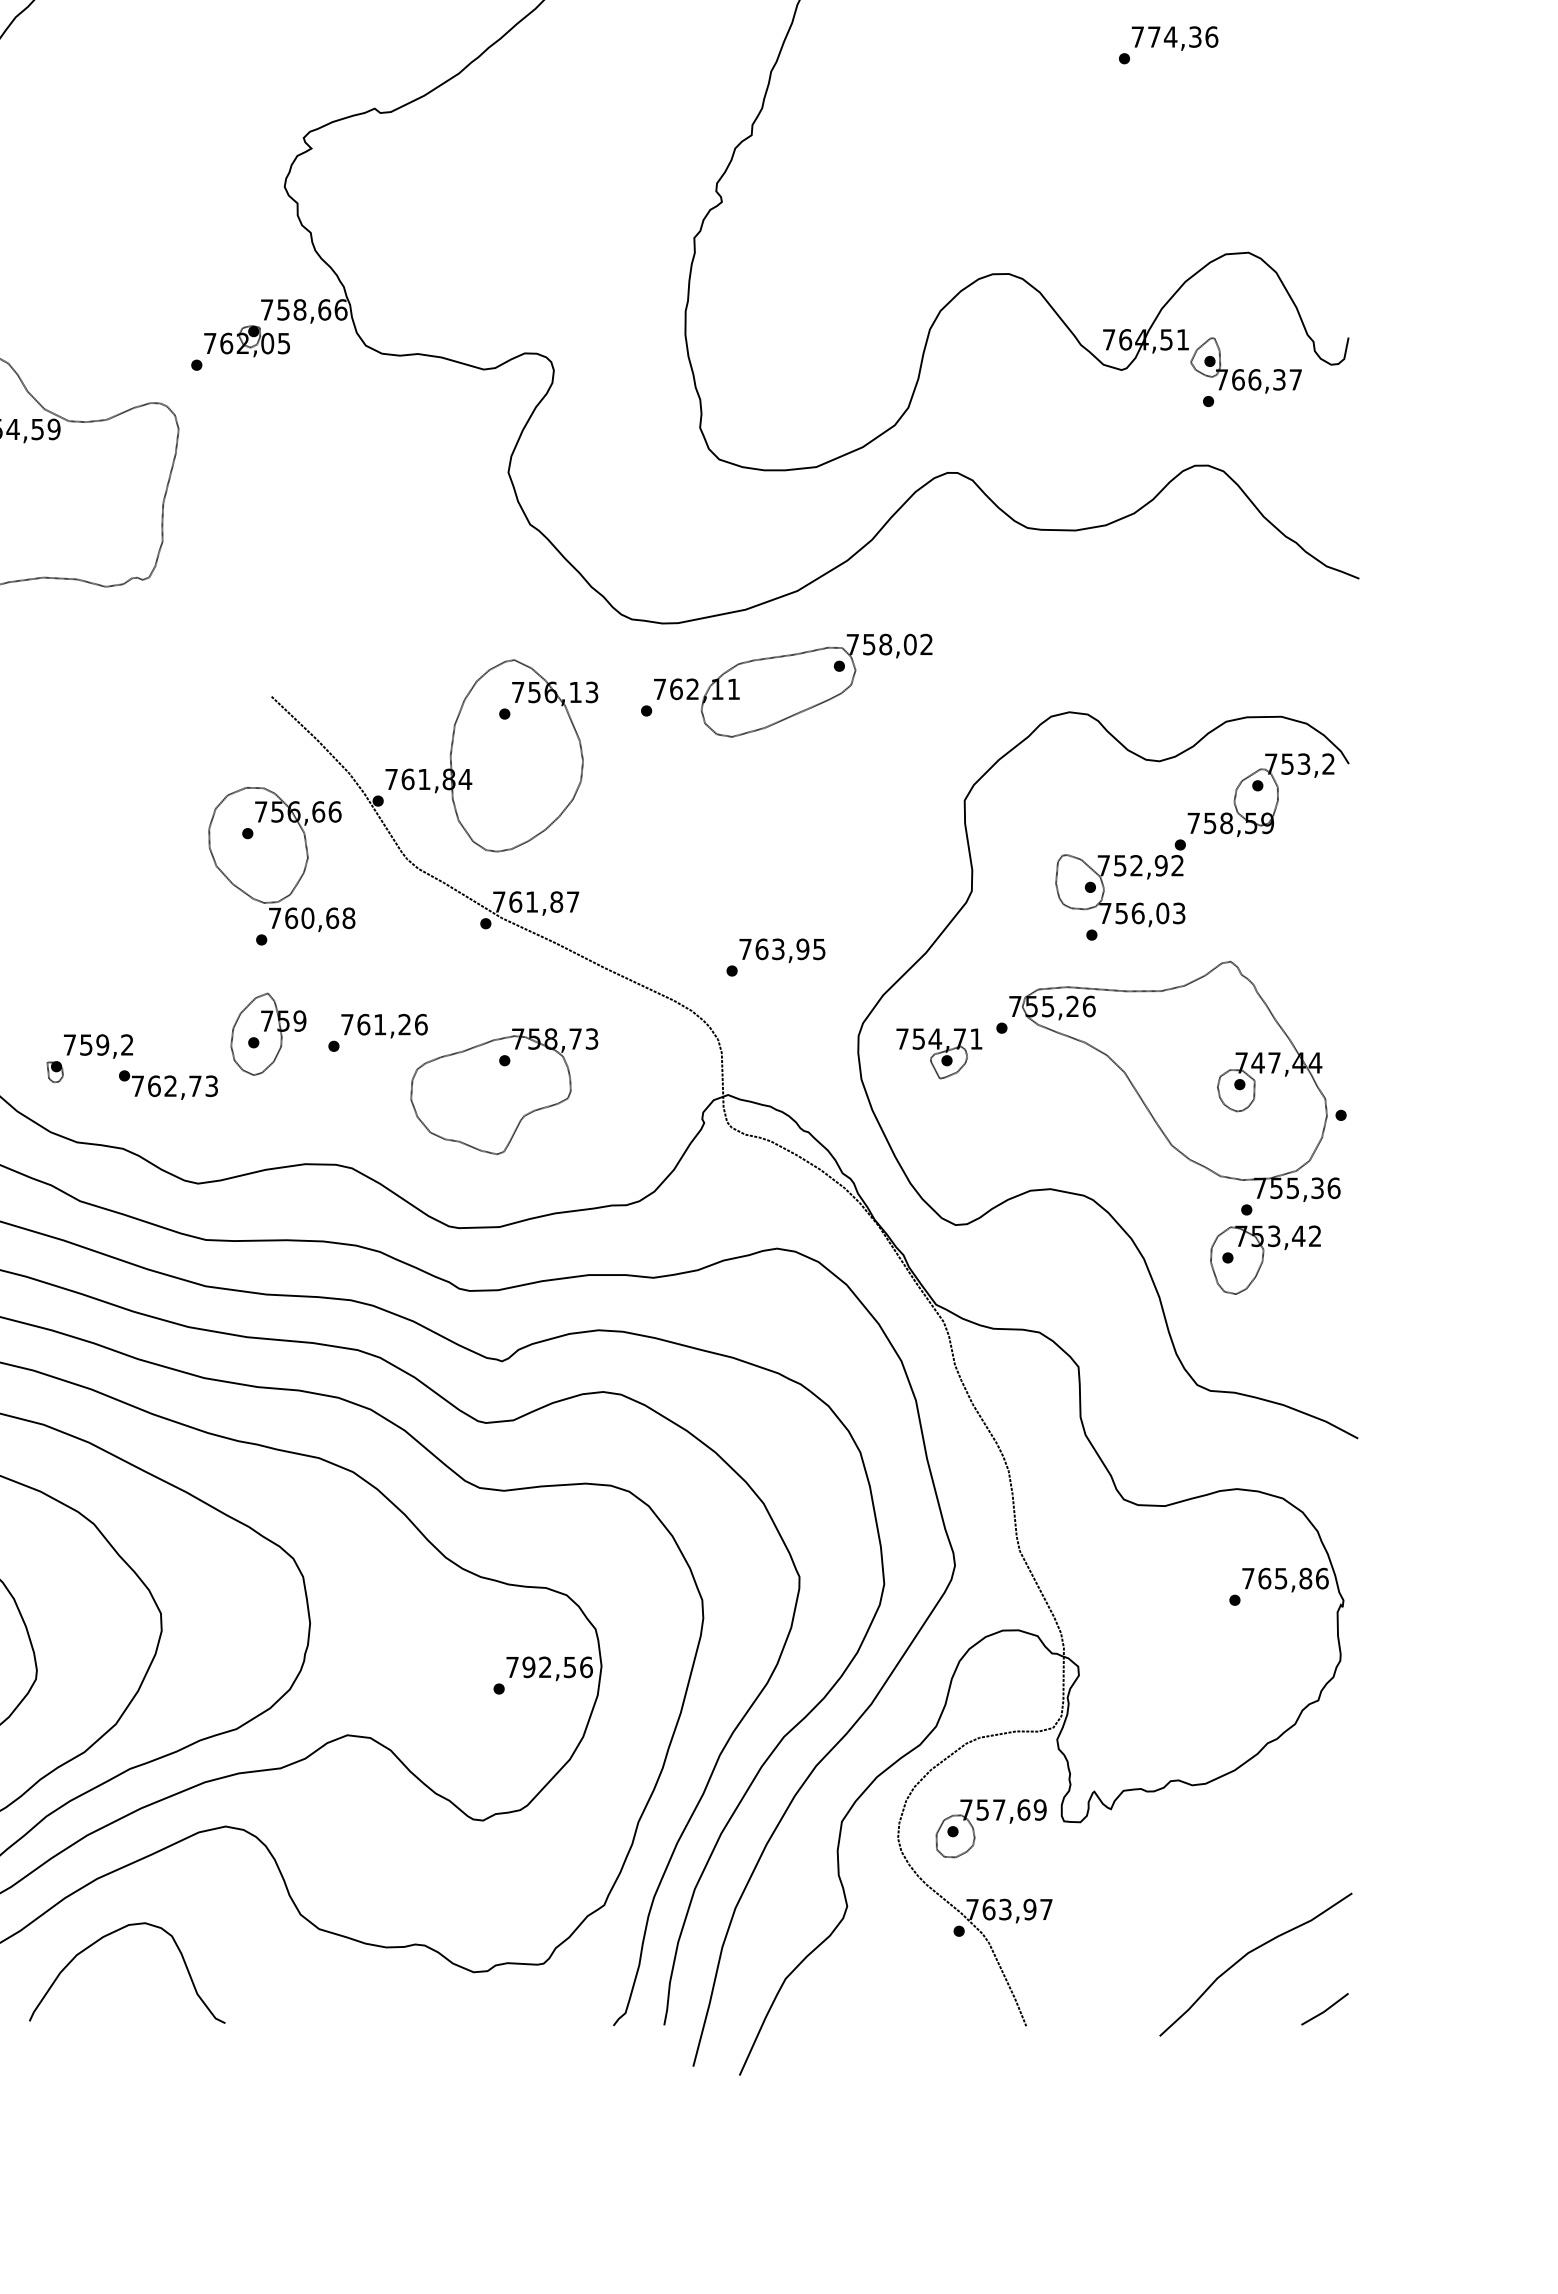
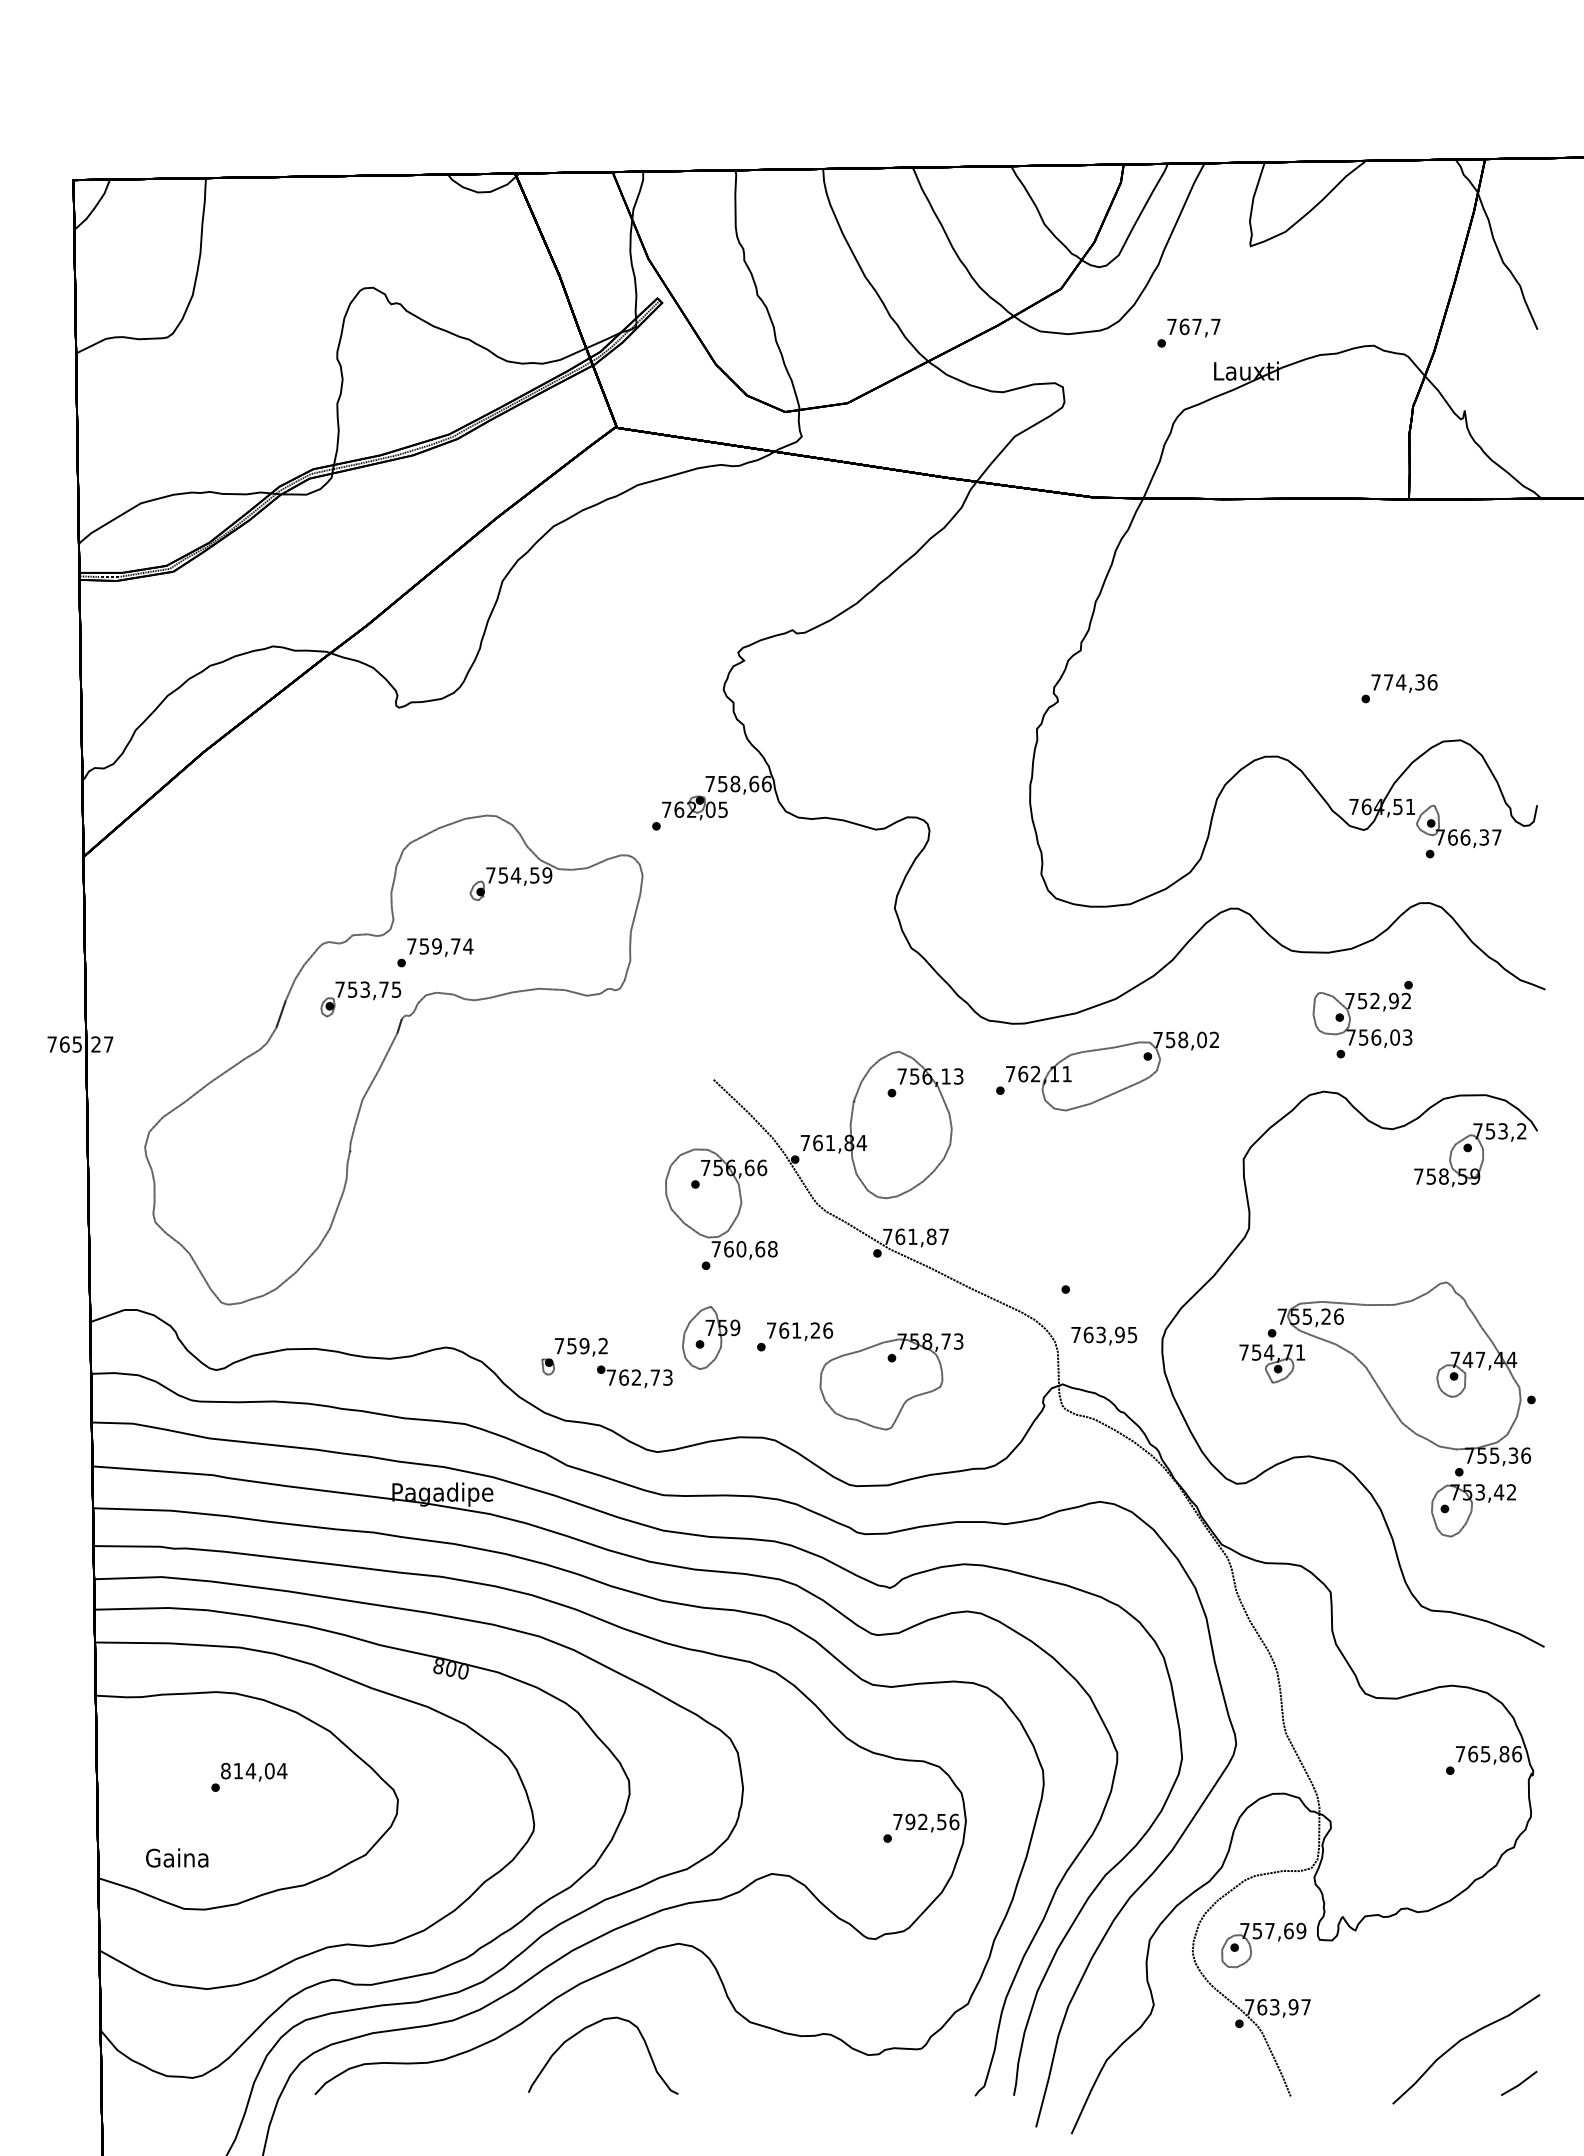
text: (1168, 45) -> (1399, 688), moved
part: (1120, 876) -> (1362, 1009), moved
text: (782, 950) -> (1104, 1335), moved
part: (938, 1053) -> (1271, 1363), moved

